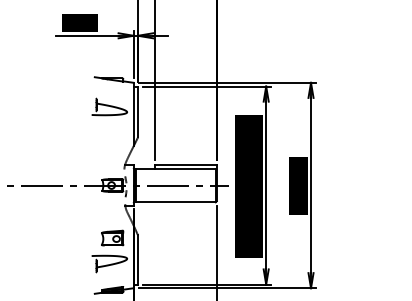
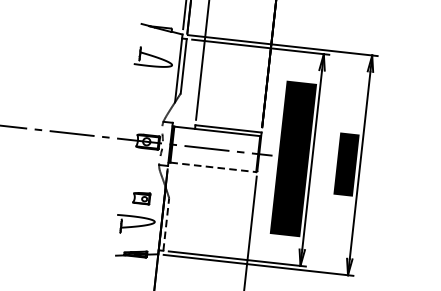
line: (176, 202) -> (214, 167), solid -> dashed
part: (112, 237) -> (141, 197), size x0.7
line: (138, 259) -> (166, 224), solid -> dashed

